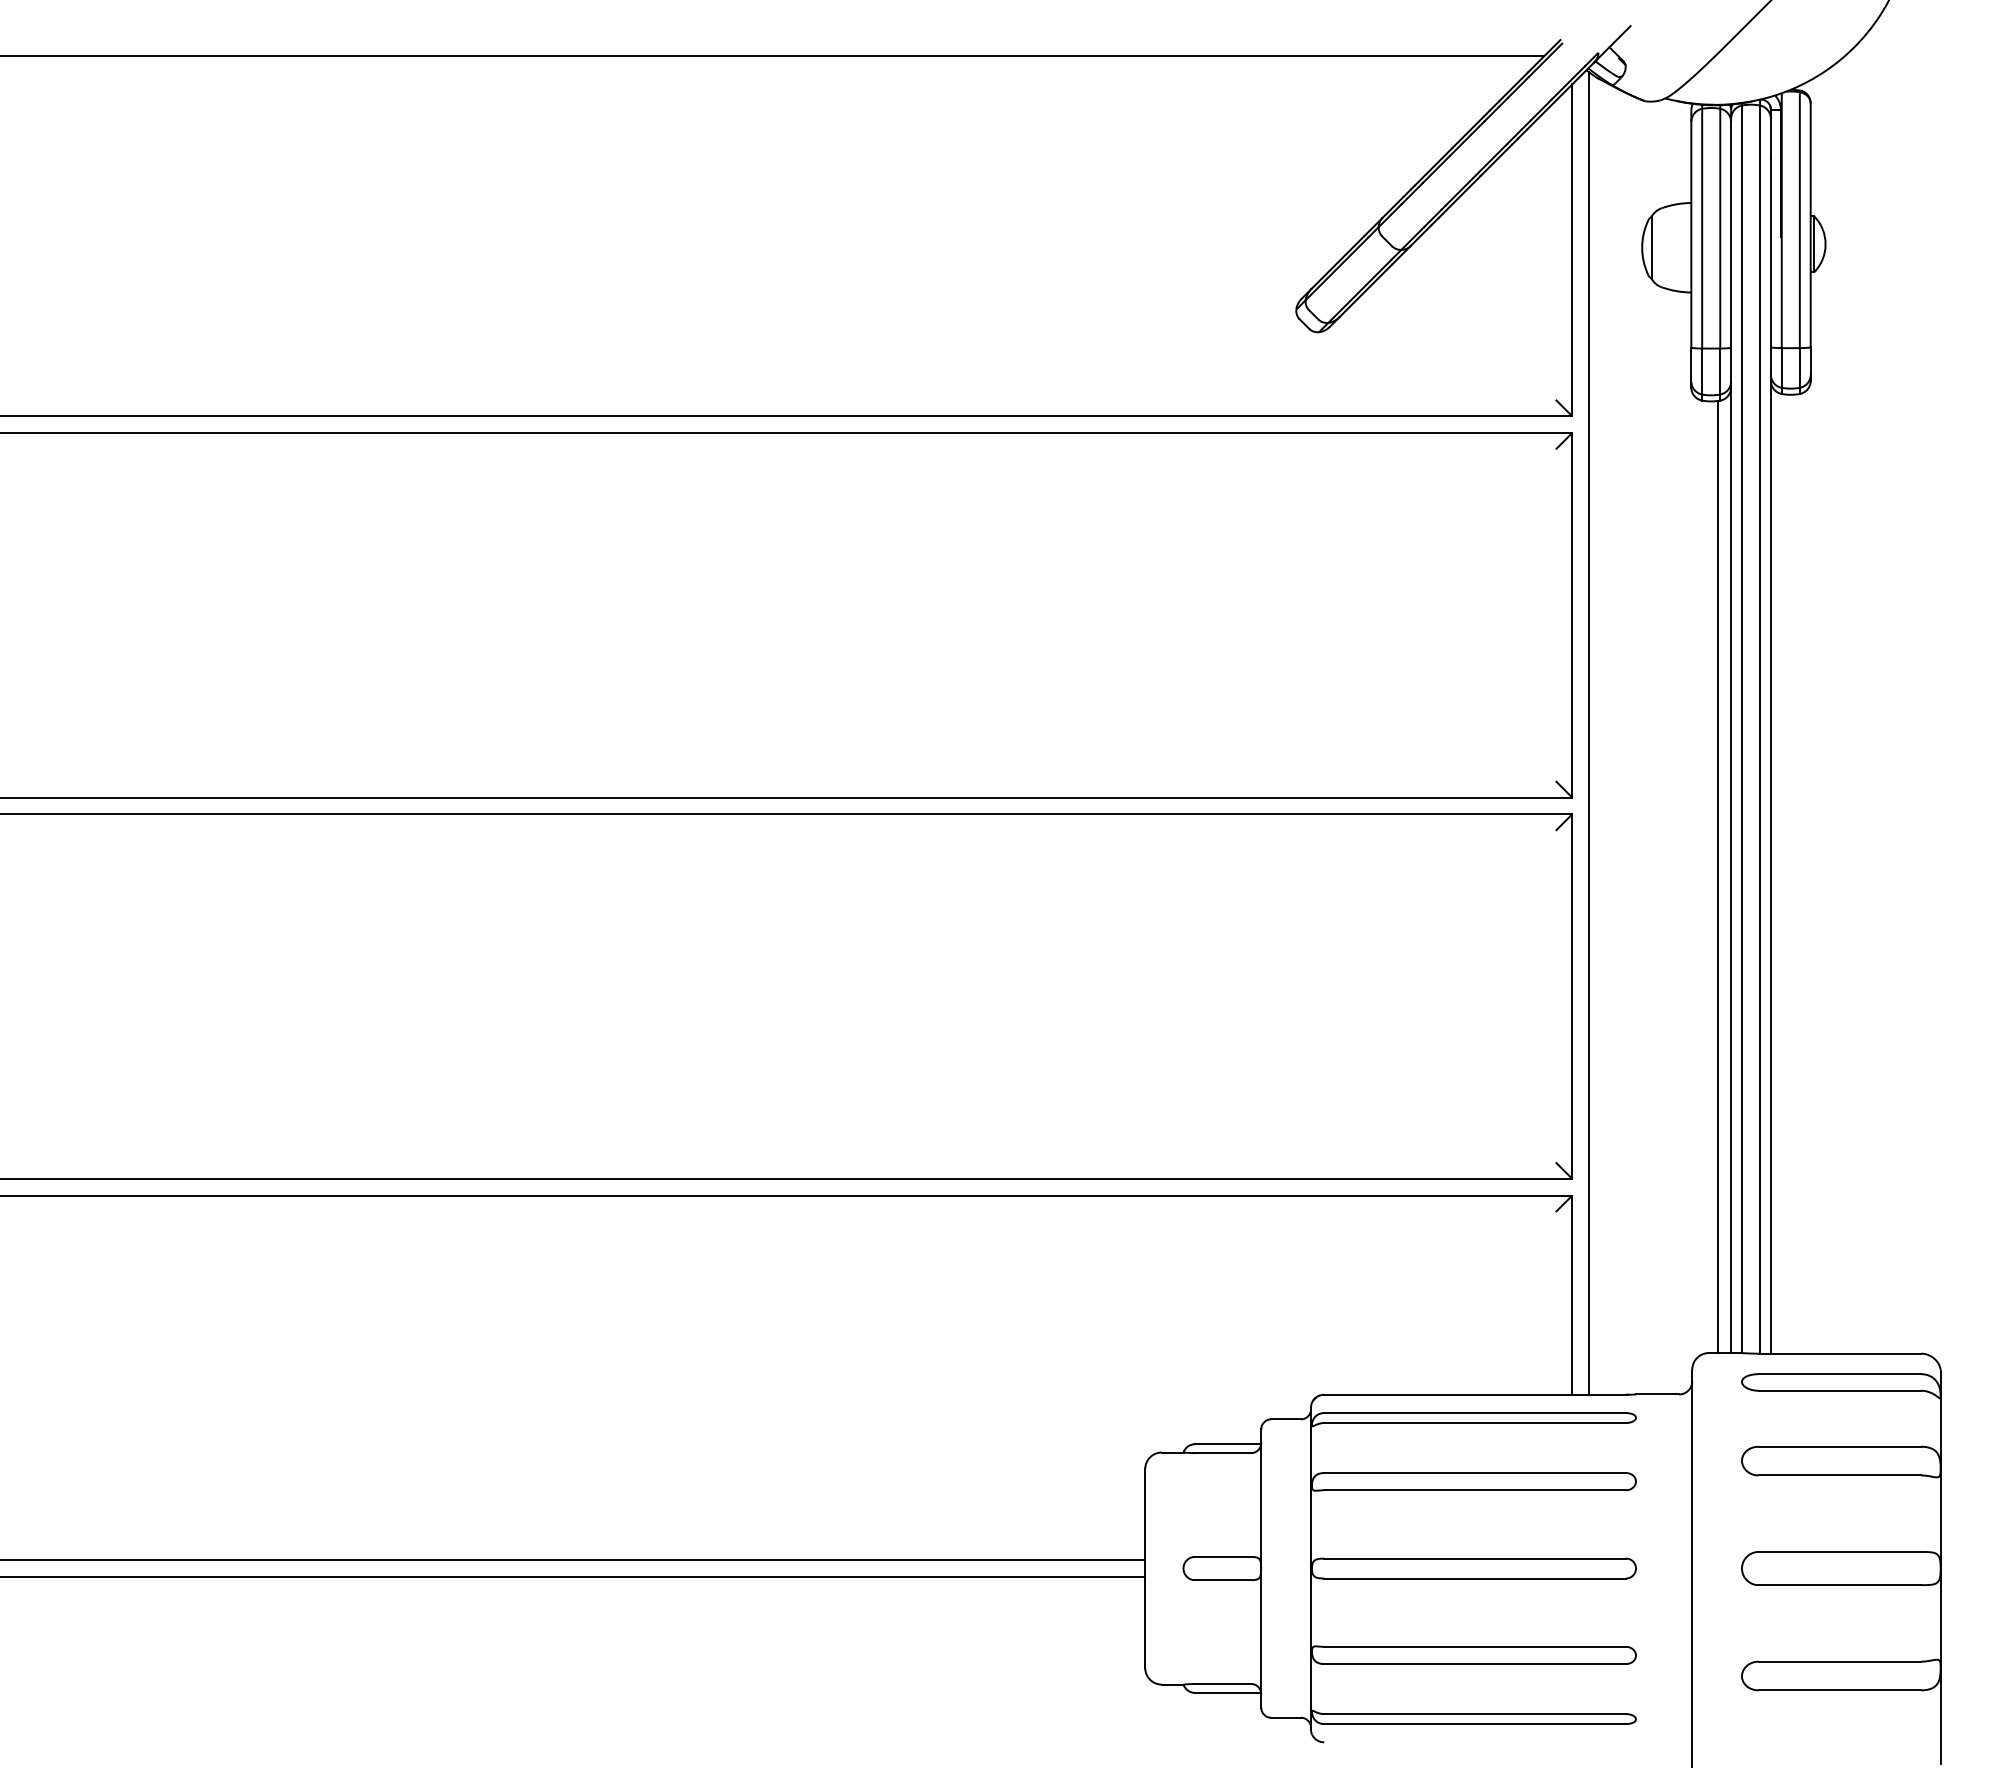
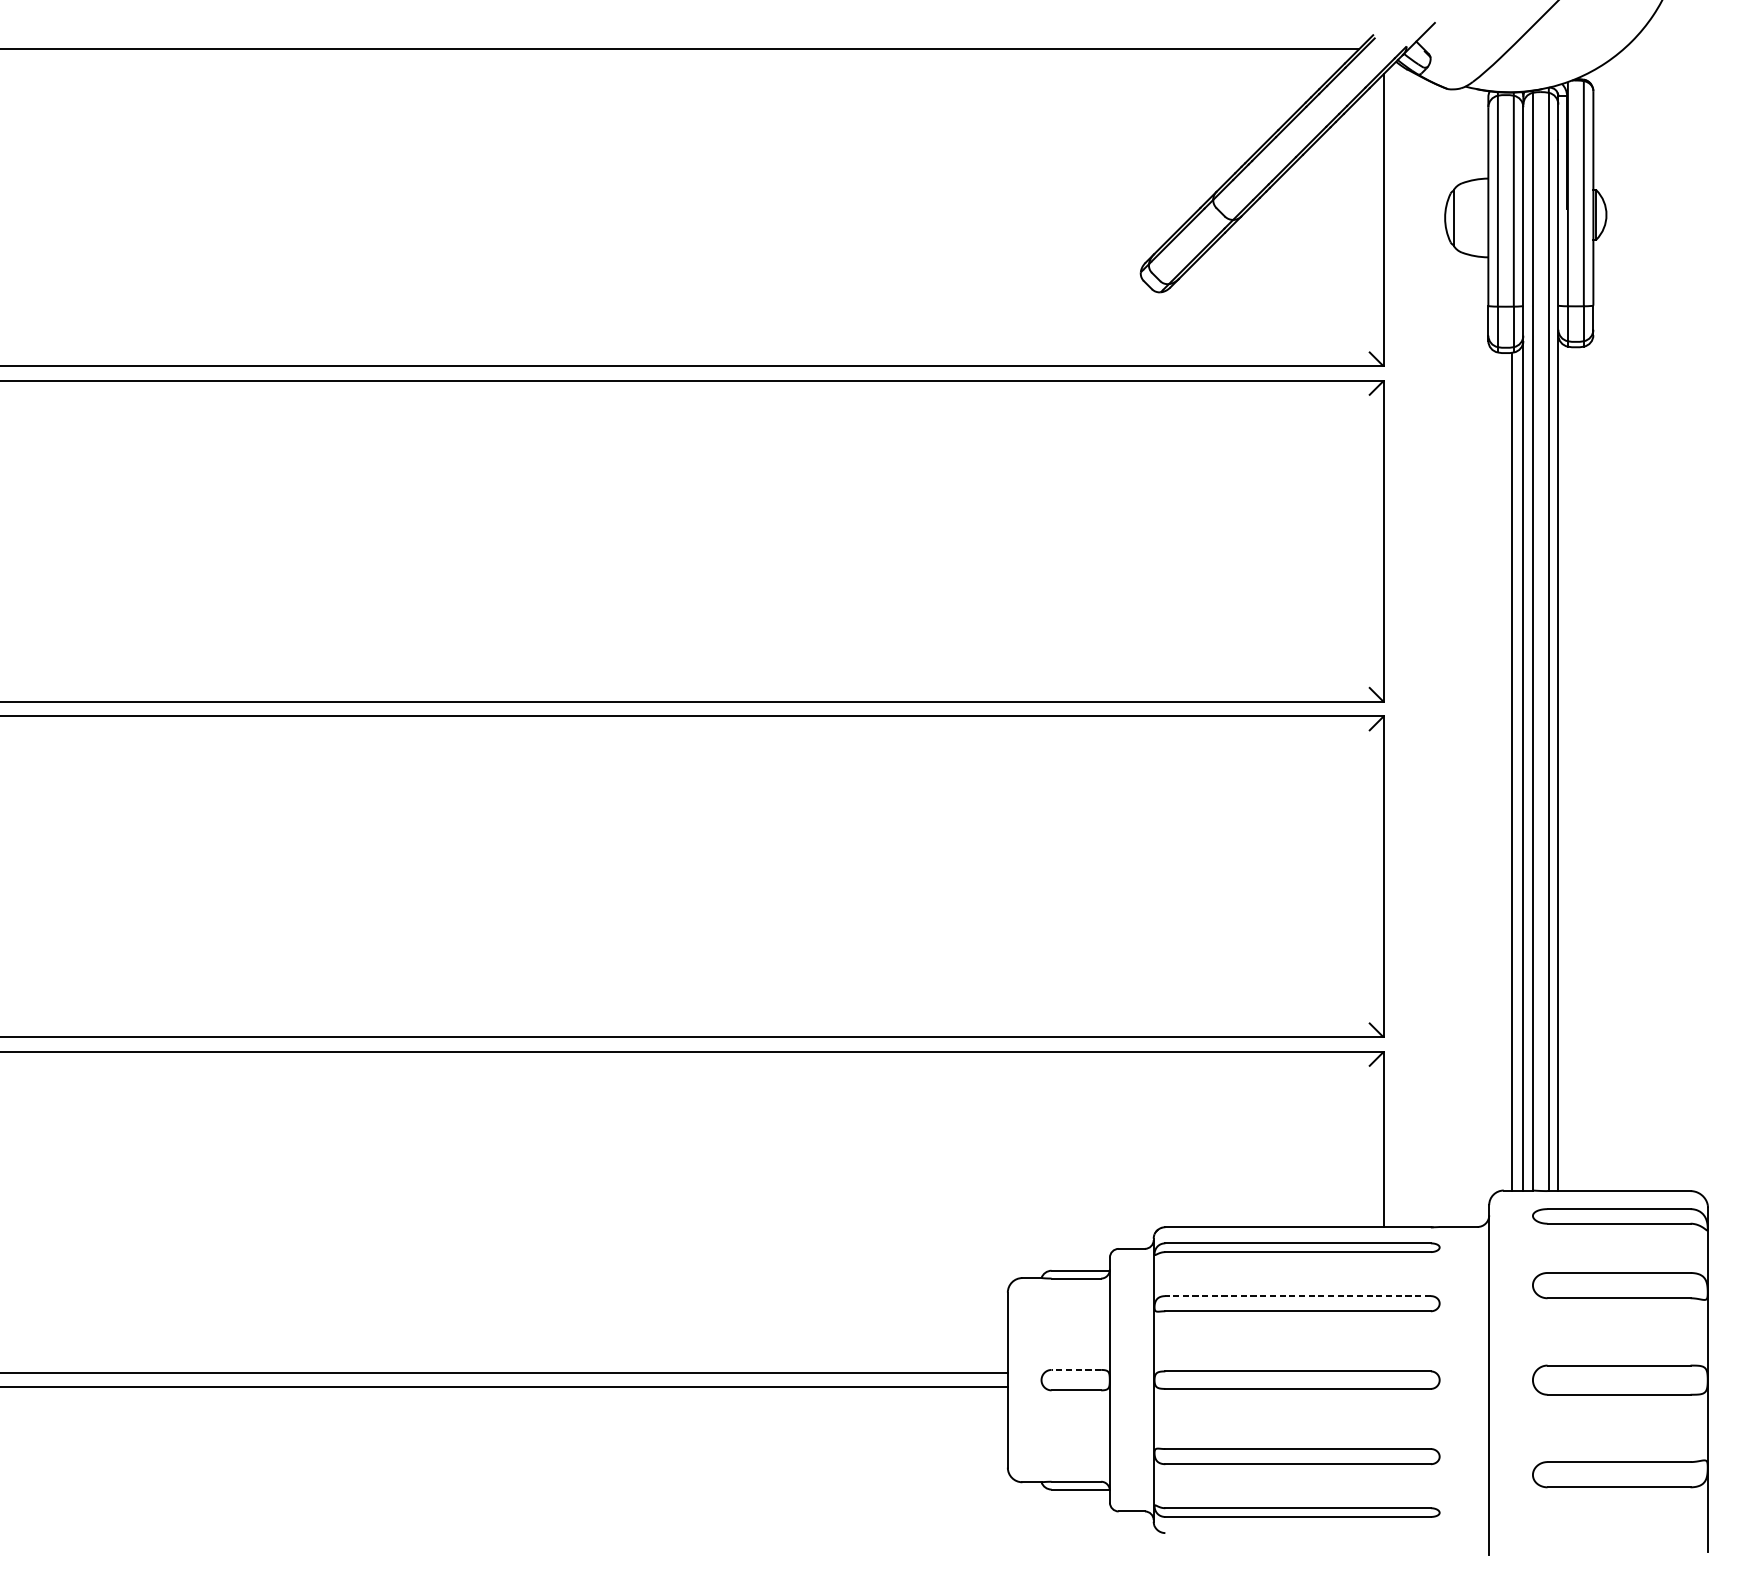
line: (1588, 733) -> (1397, 645), removed
line: (1475, 1473) -> (1298, 1296), solid -> dashed
line: (1222, 1556) -> (1075, 1369), solid -> dashed

